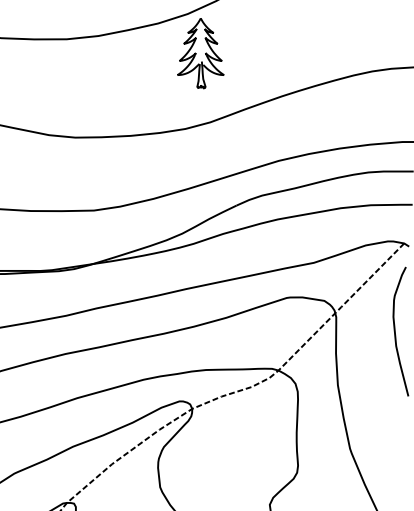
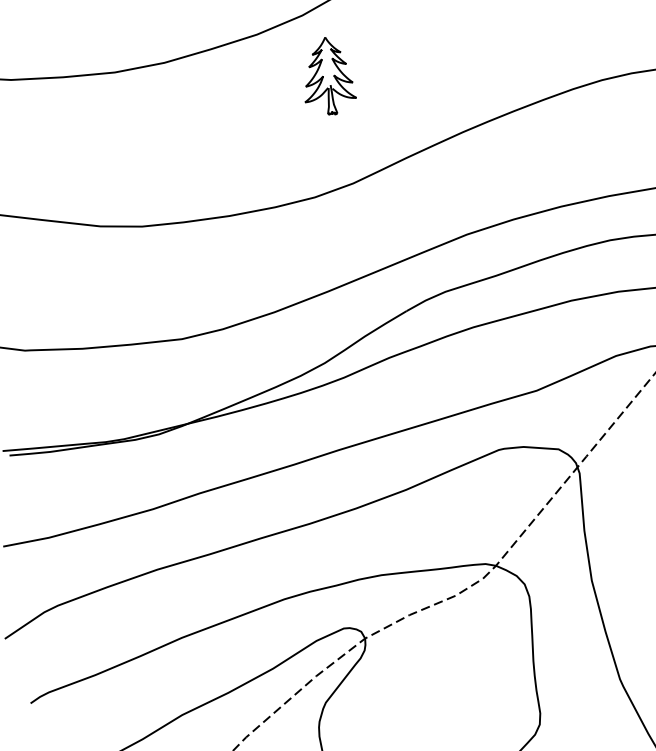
part: (200, 53) -> (328, 76), size x0.7

